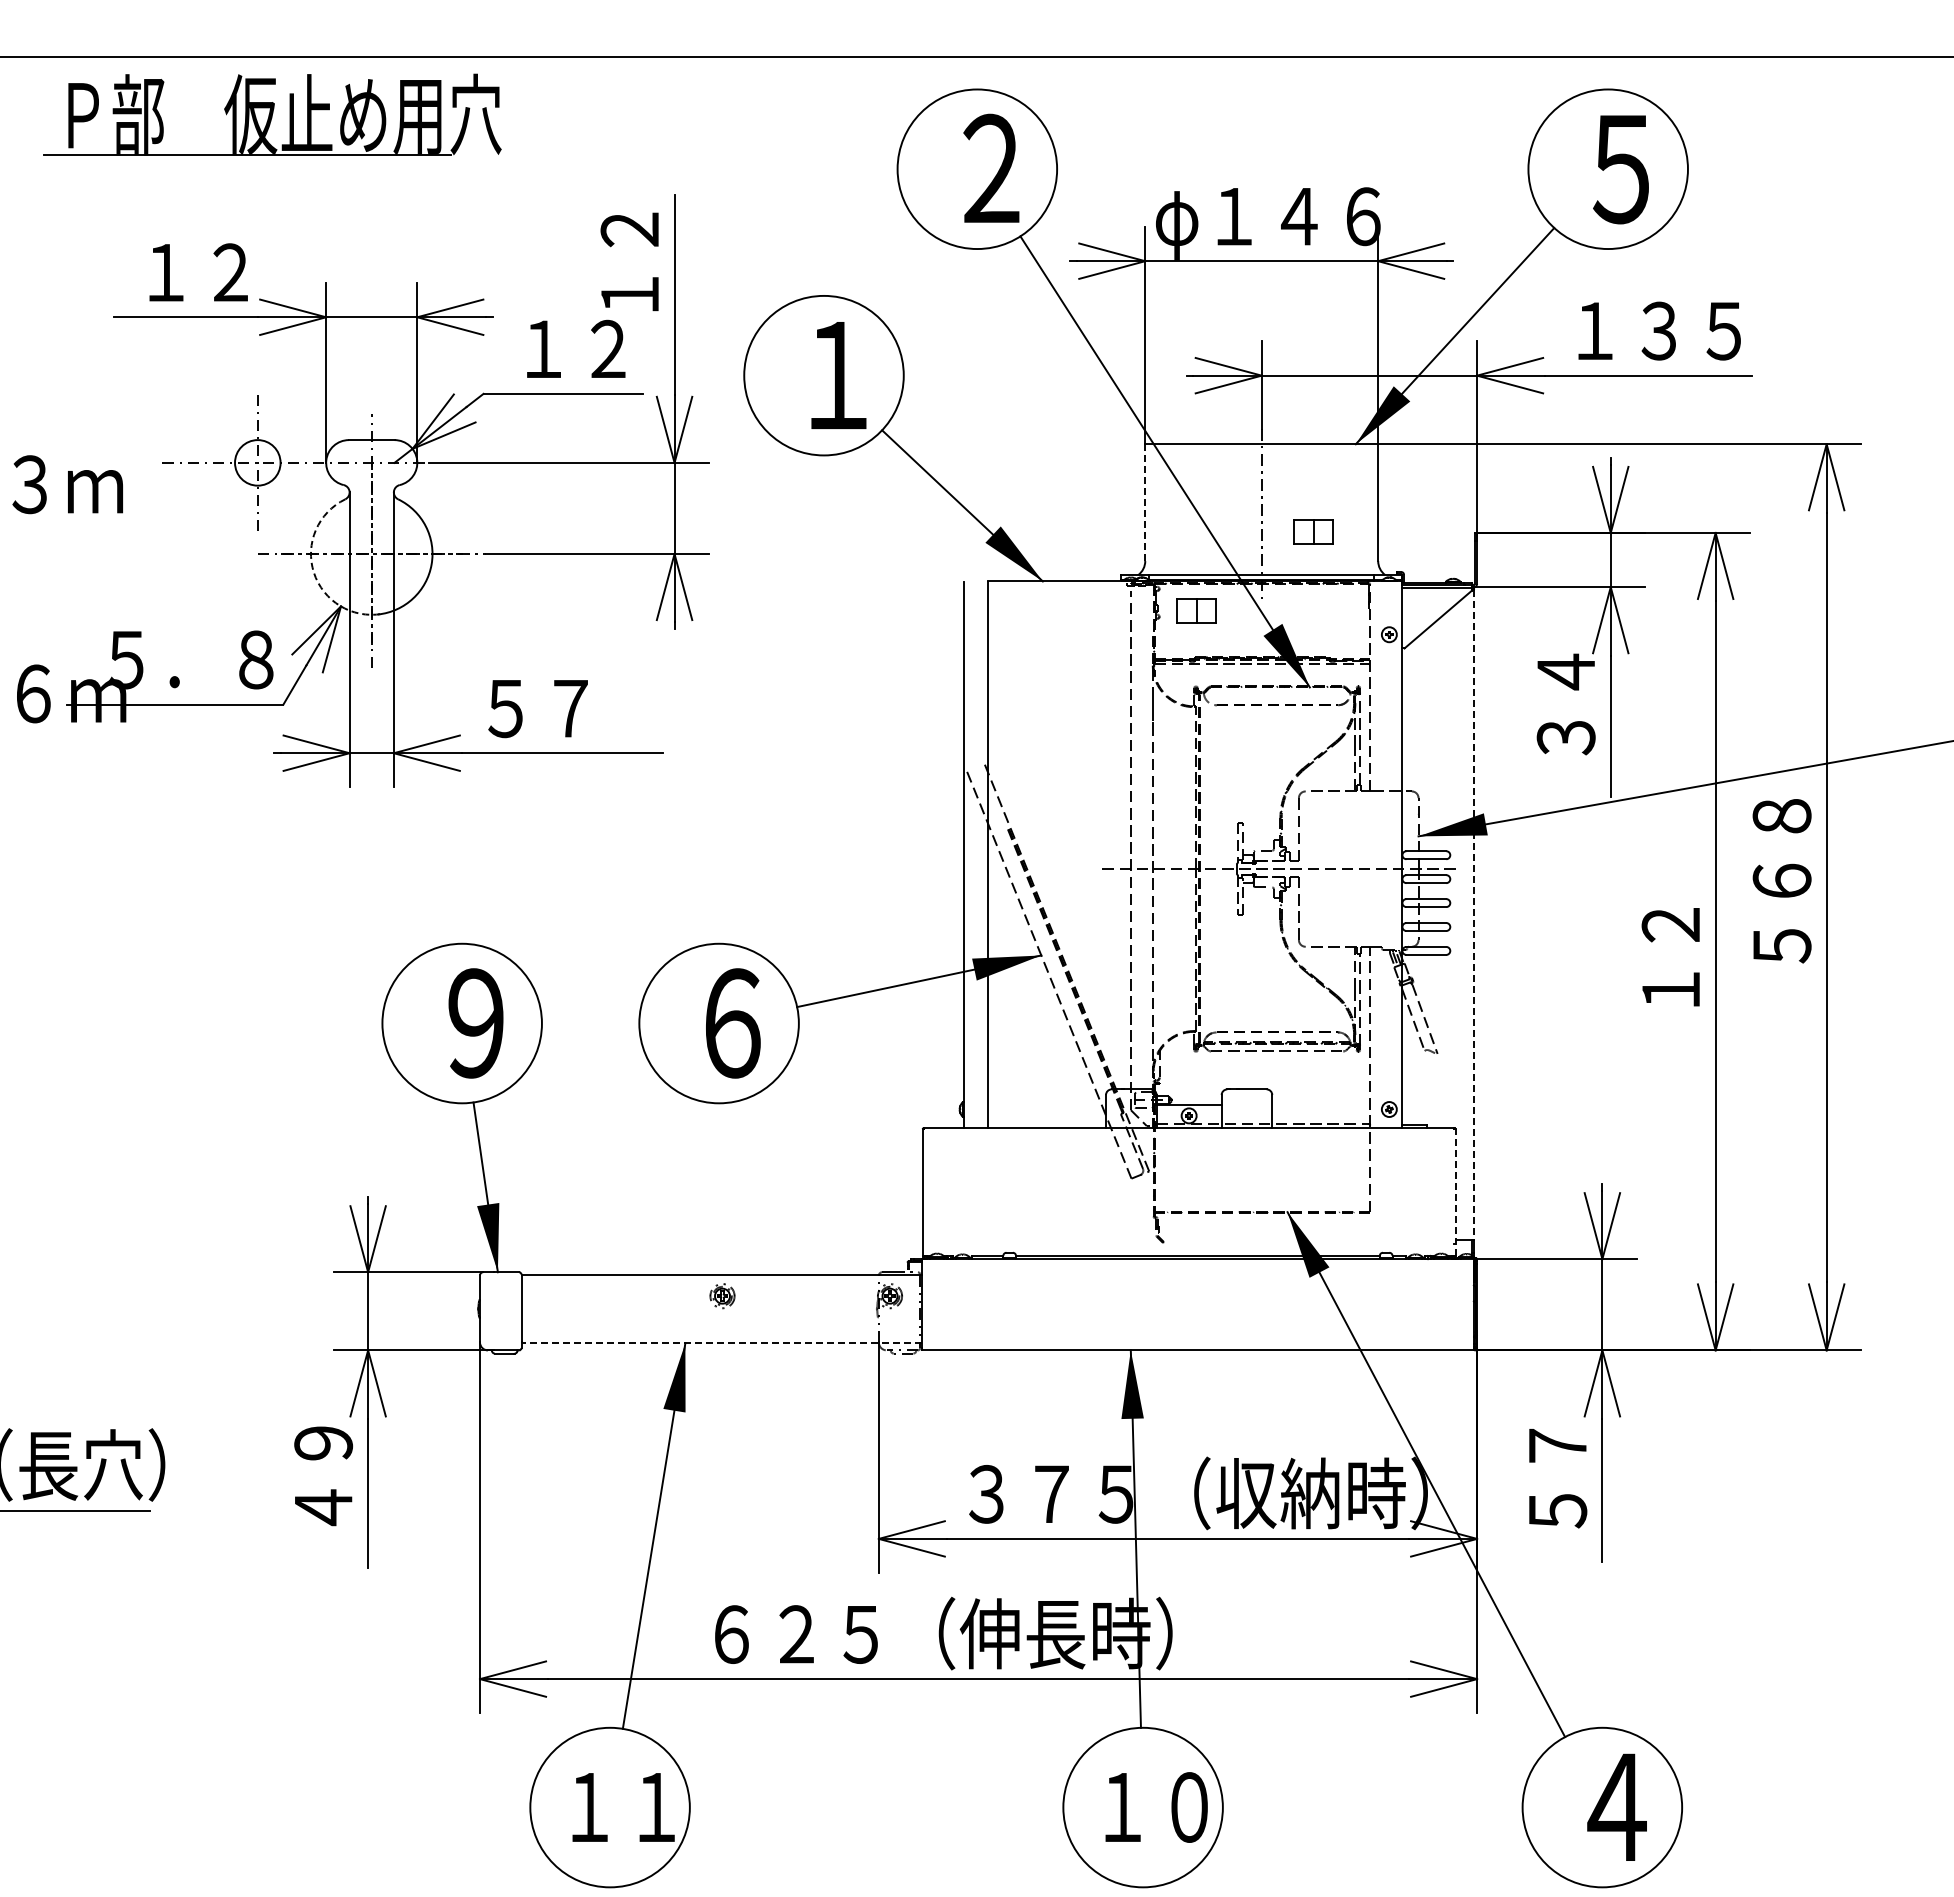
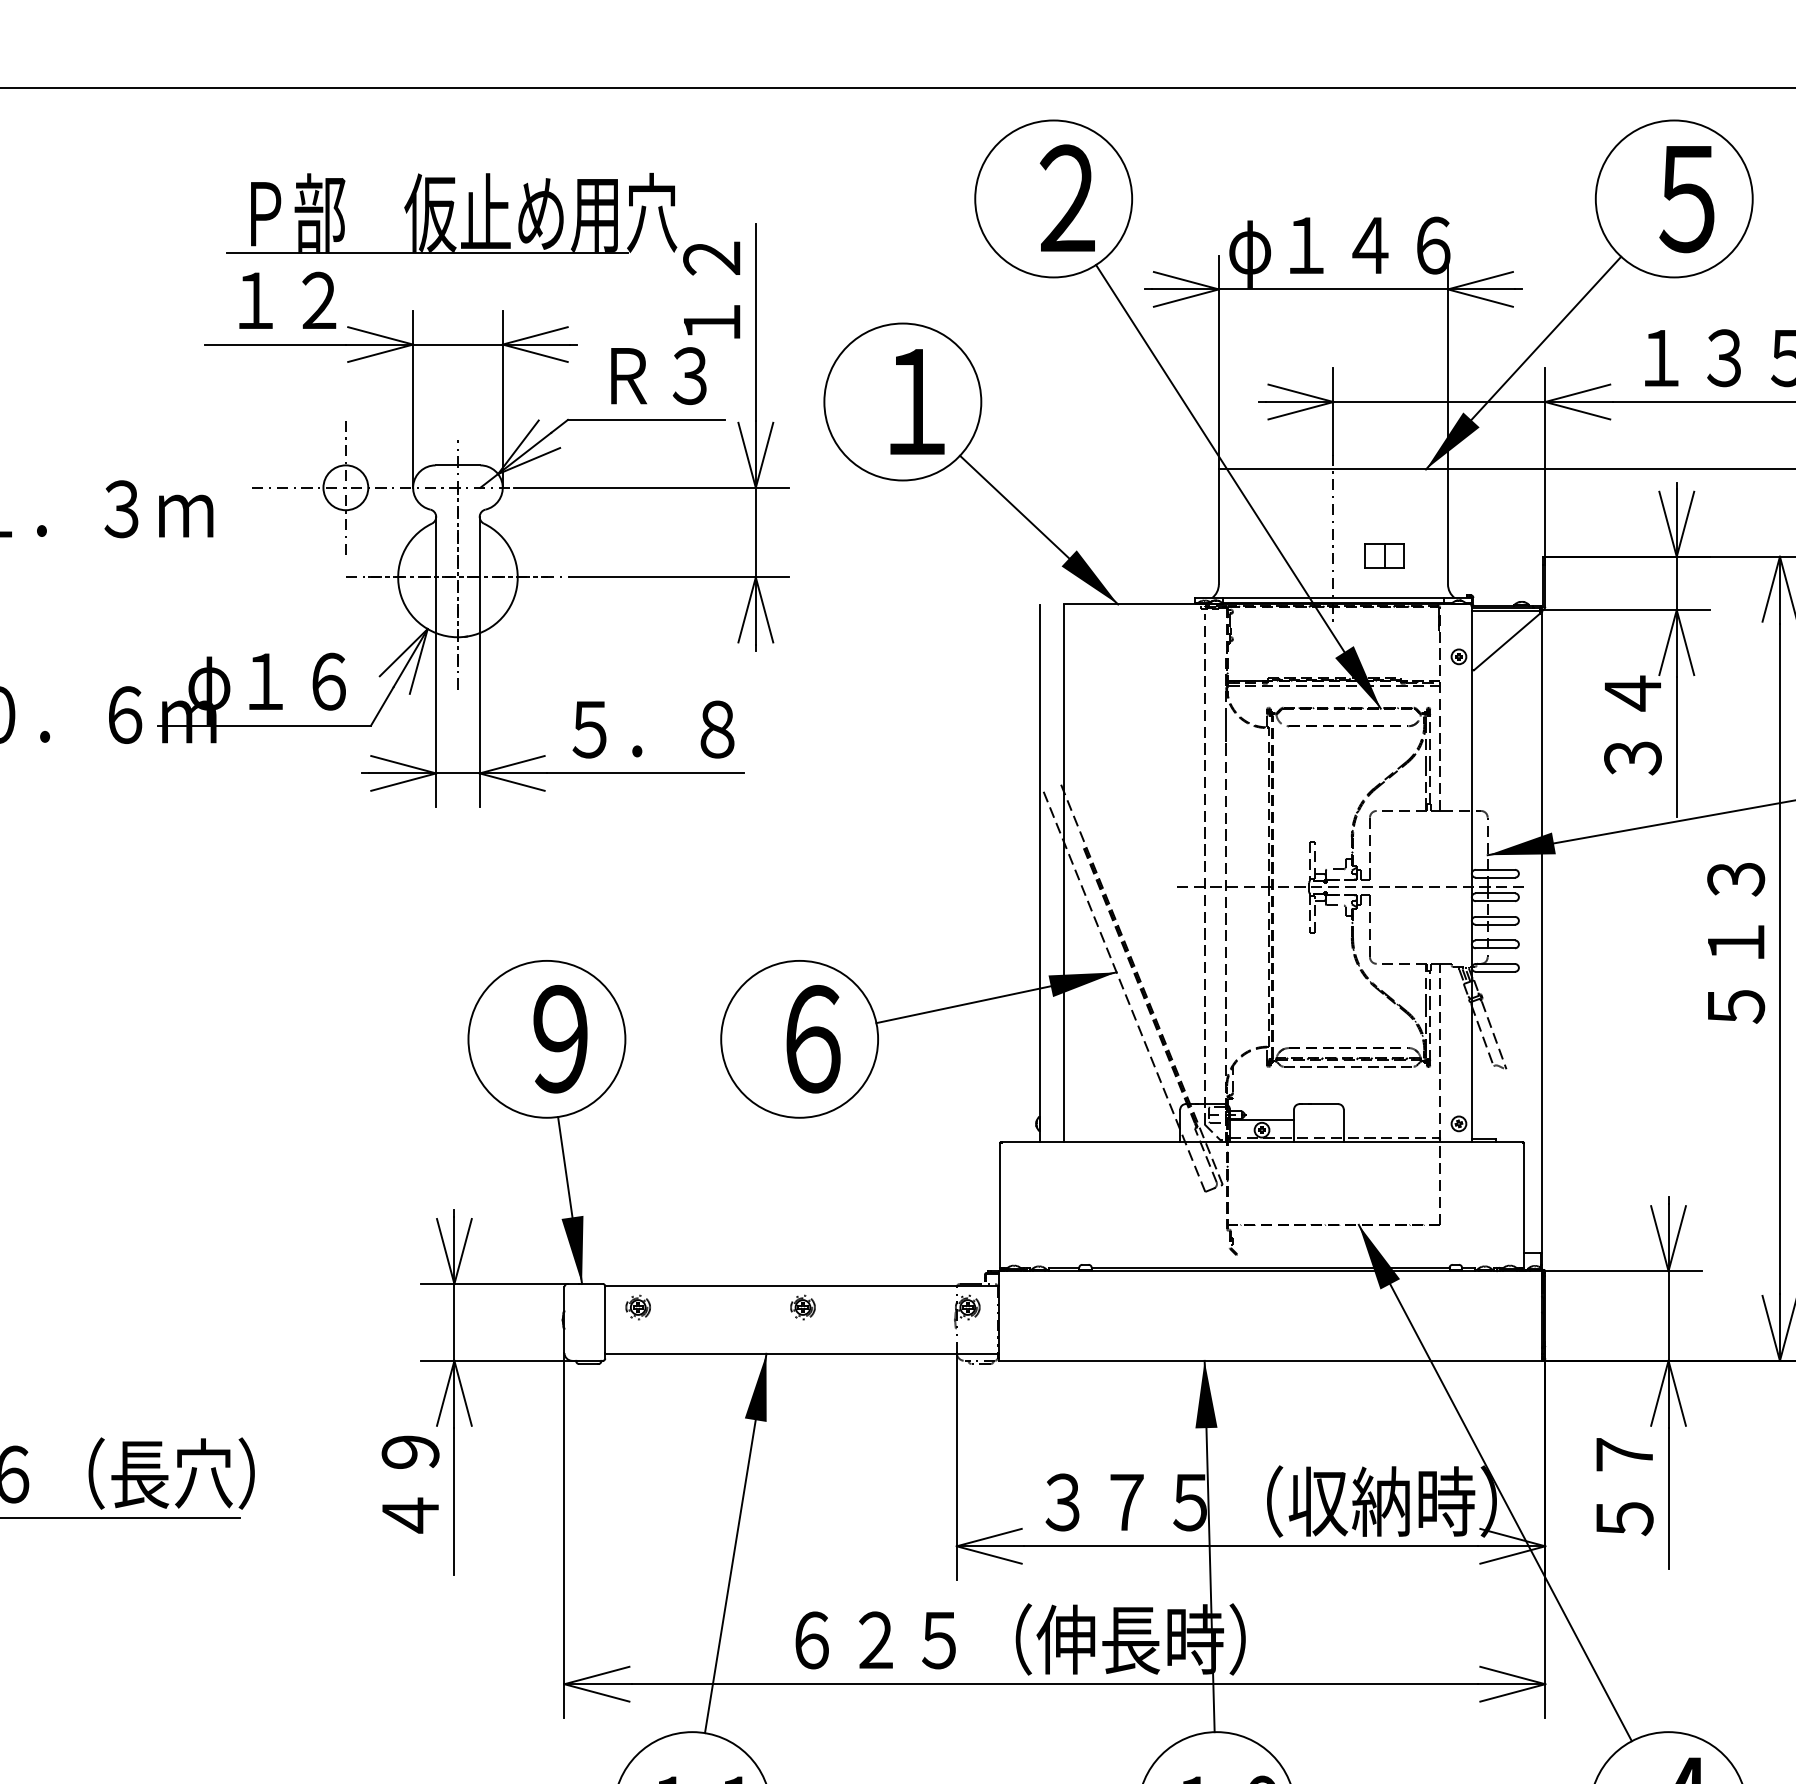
part: (272, 114) -> (451, 212), moved
text: (576, 349) -> (659, 376), １２ -> Ｒ３
line: (1145, 503) -> (1219, 527), dashed -> solid
arc: (313, 572) -> (400, 595), dashed -> solid
part: (1196, 610) -> (1269, 633), removed
text: (185, 666) -> (274, 688), ５．８ -> φ１６
text: (600, 708) -> (682, 729), ５７ -> ５．８
line: (1474, 915) -> (1542, 933), dashed -> solid
text: (1670, 925) -> (1735, 942), １２ -> ５１３
line: (1455, 1192) -> (1524, 1205), dashed -> solid
part: (554, 1296) -> (637, 1307), added
line: (721, 1343) -> (802, 1354), dashed -> solid

